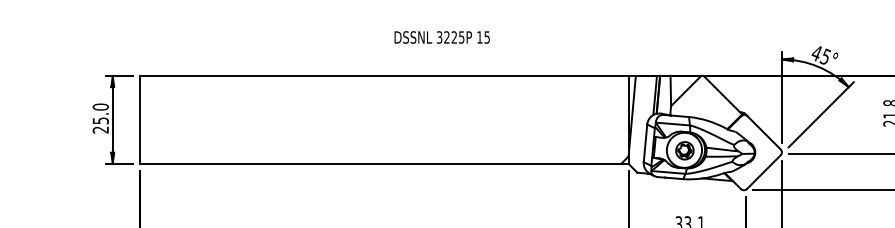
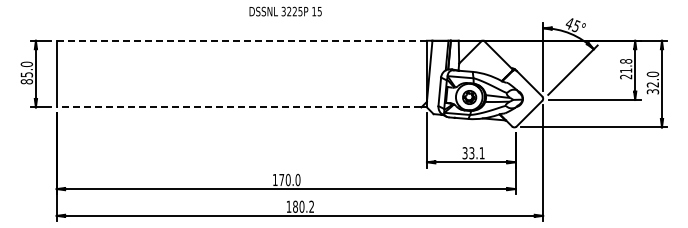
line: (385, 75) -> (242, 40), solid -> dashed
text: (100, 129) -> (26, 81), 25.0 -> 85.0
line: (379, 163) -> (238, 107), solid -> dashed

